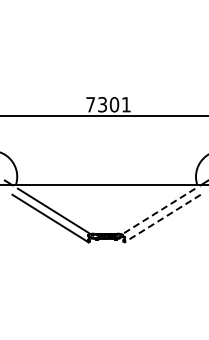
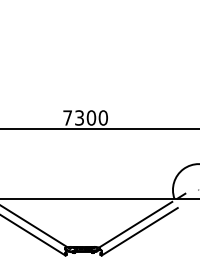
text: (126, 104) -> (103, 117), 7301 -> 7300
line: (158, 211) -> (135, 224), dashed -> solid
line: (162, 218) -> (139, 231), dashed -> solid

